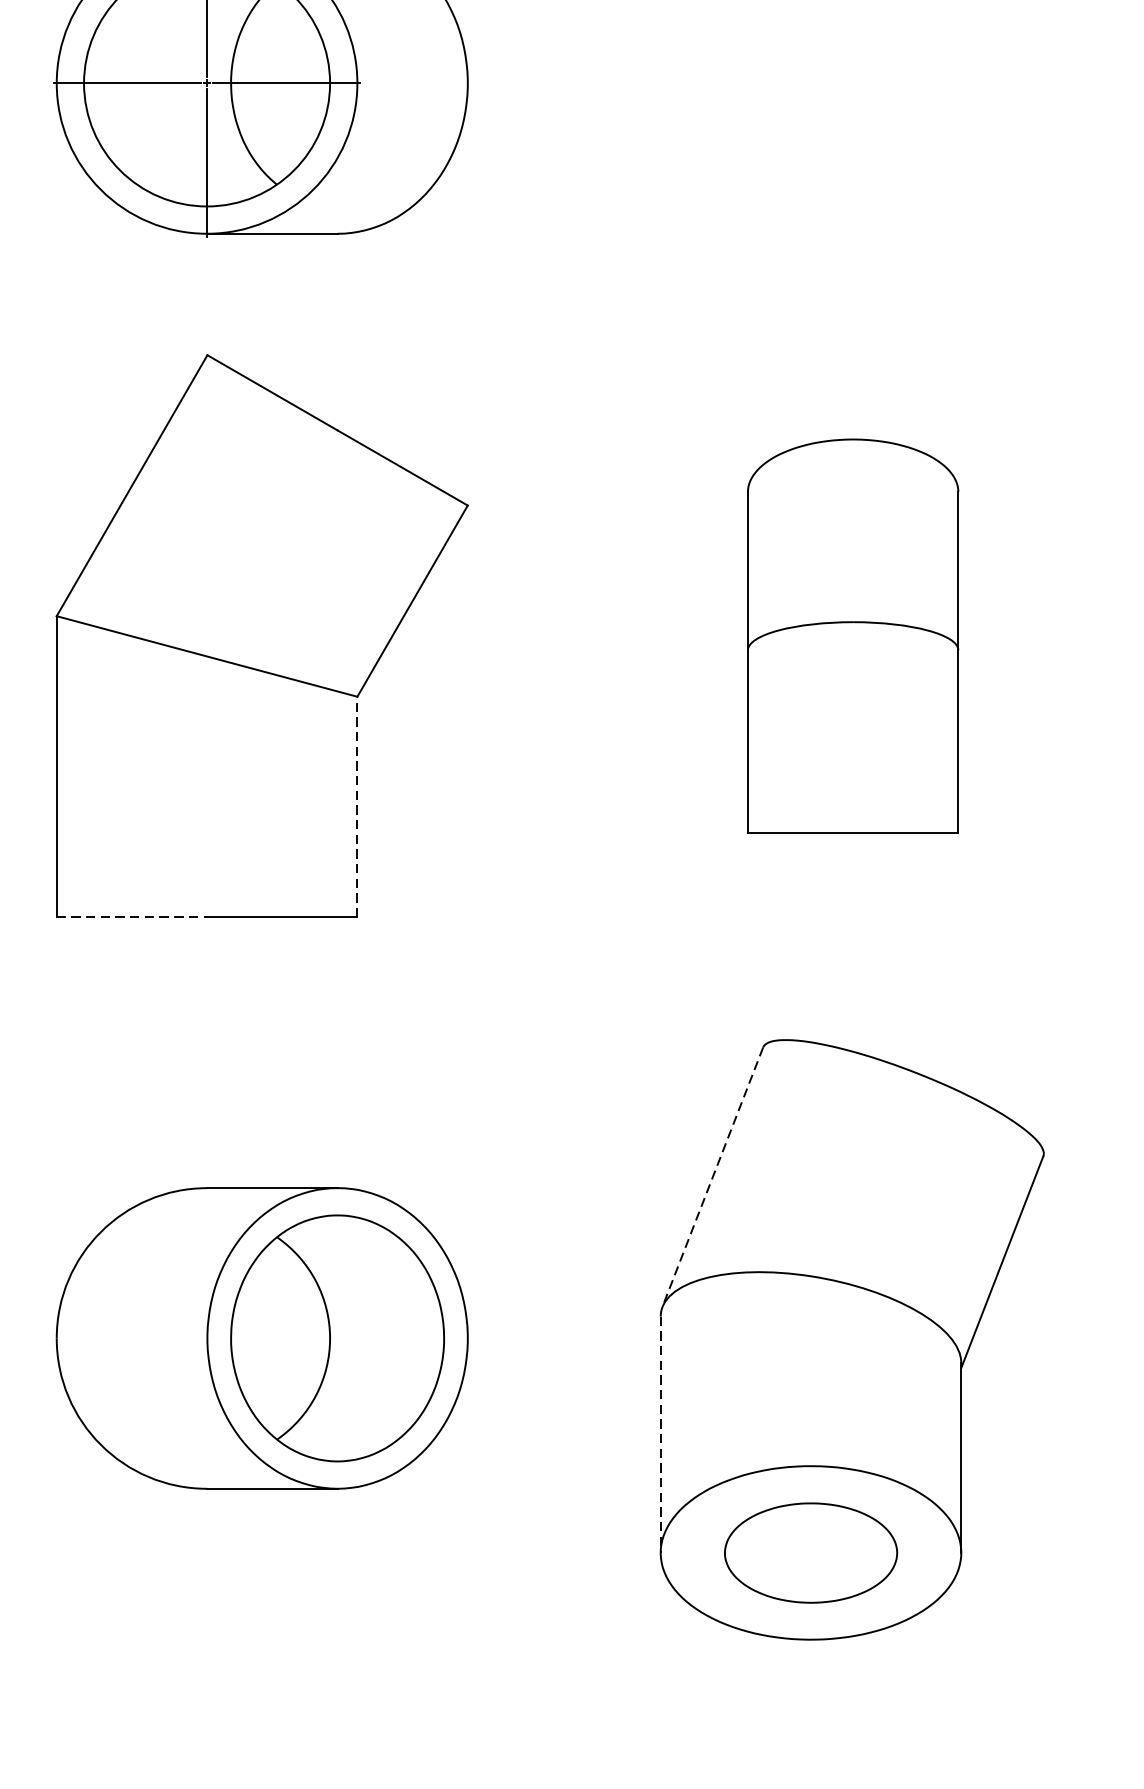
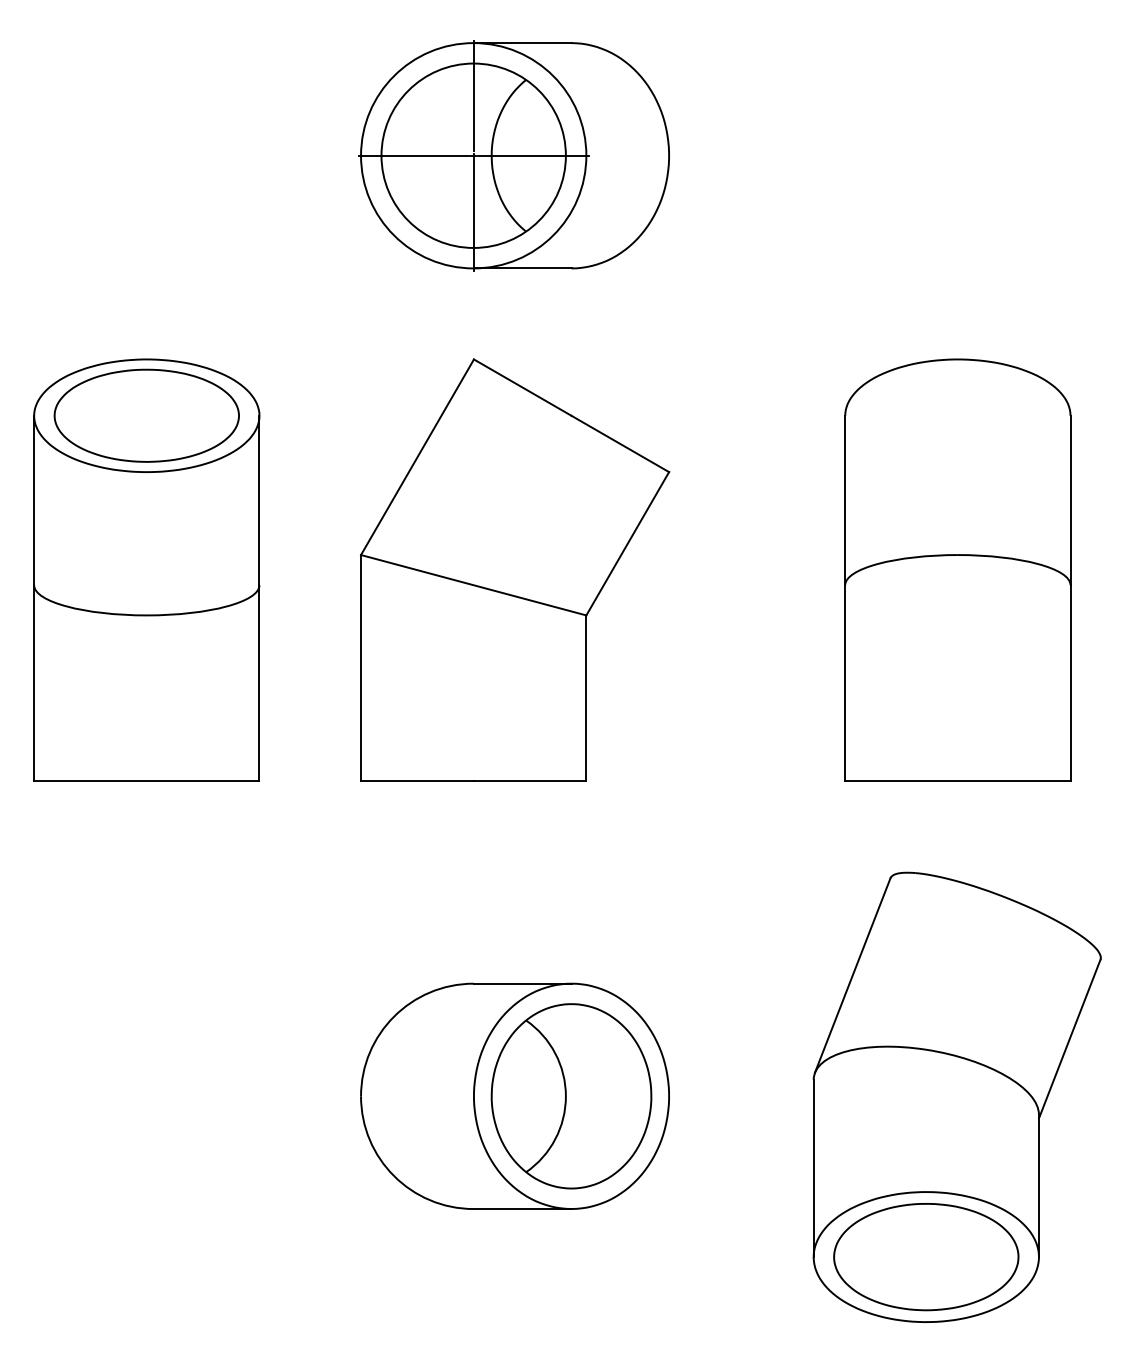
part: (852, 635) -> (957, 569), size x1.43
line: (357, 807) -> (586, 698), dashed -> solid
line: (132, 917) -> (417, 780), dashed -> solid
line: (712, 1178) -> (852, 976), dashed -> solid
line: (660, 1434) -> (813, 1168), dashed -> solid
part: (811, 1553) -> (926, 1257), size x1.43

